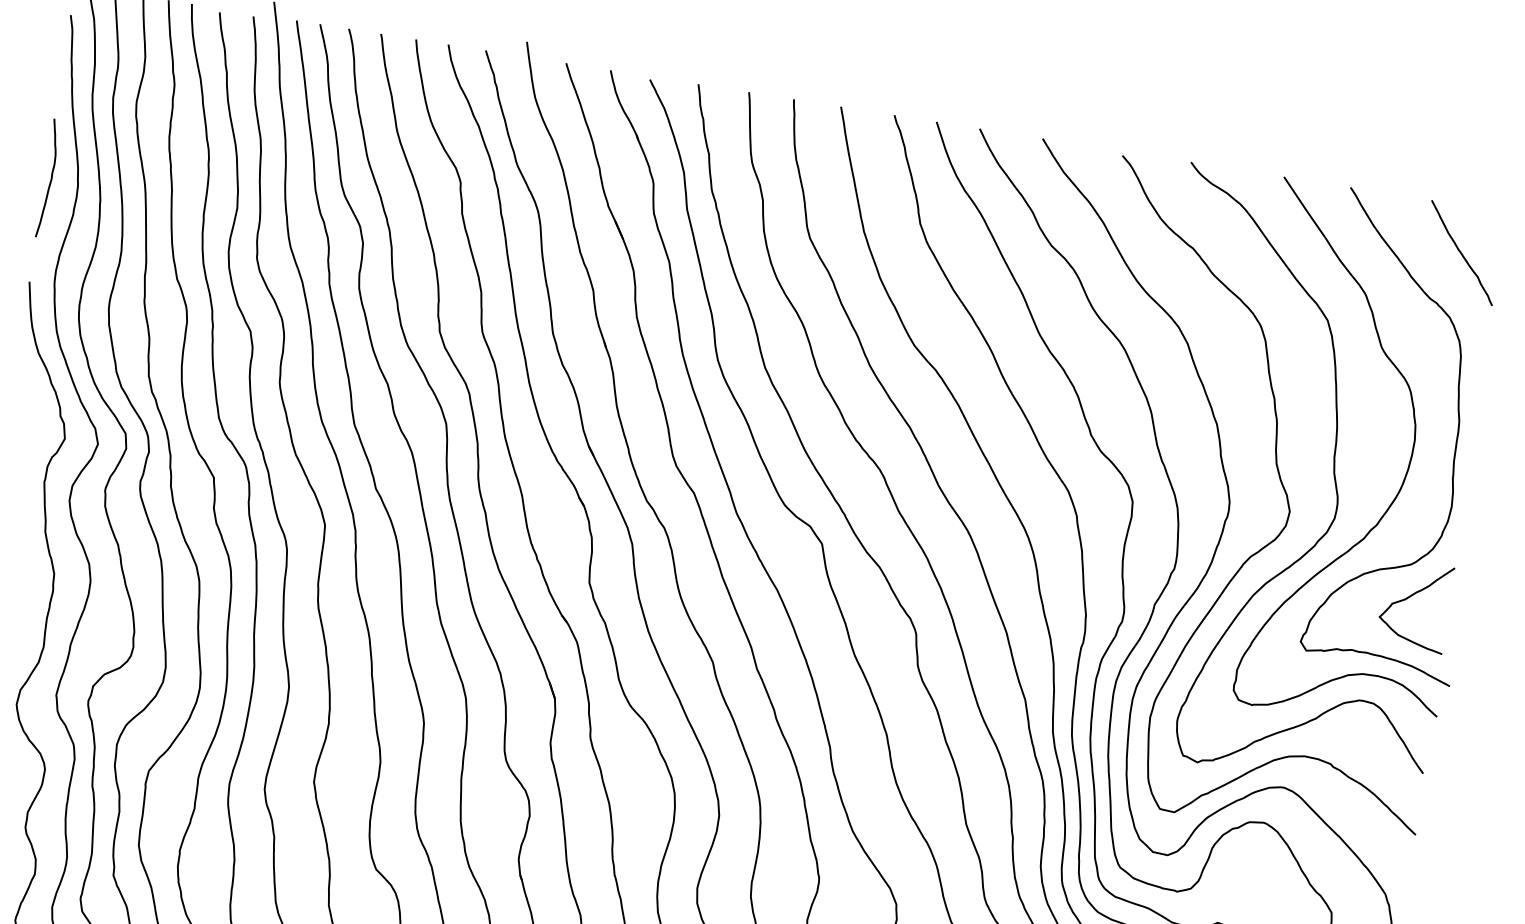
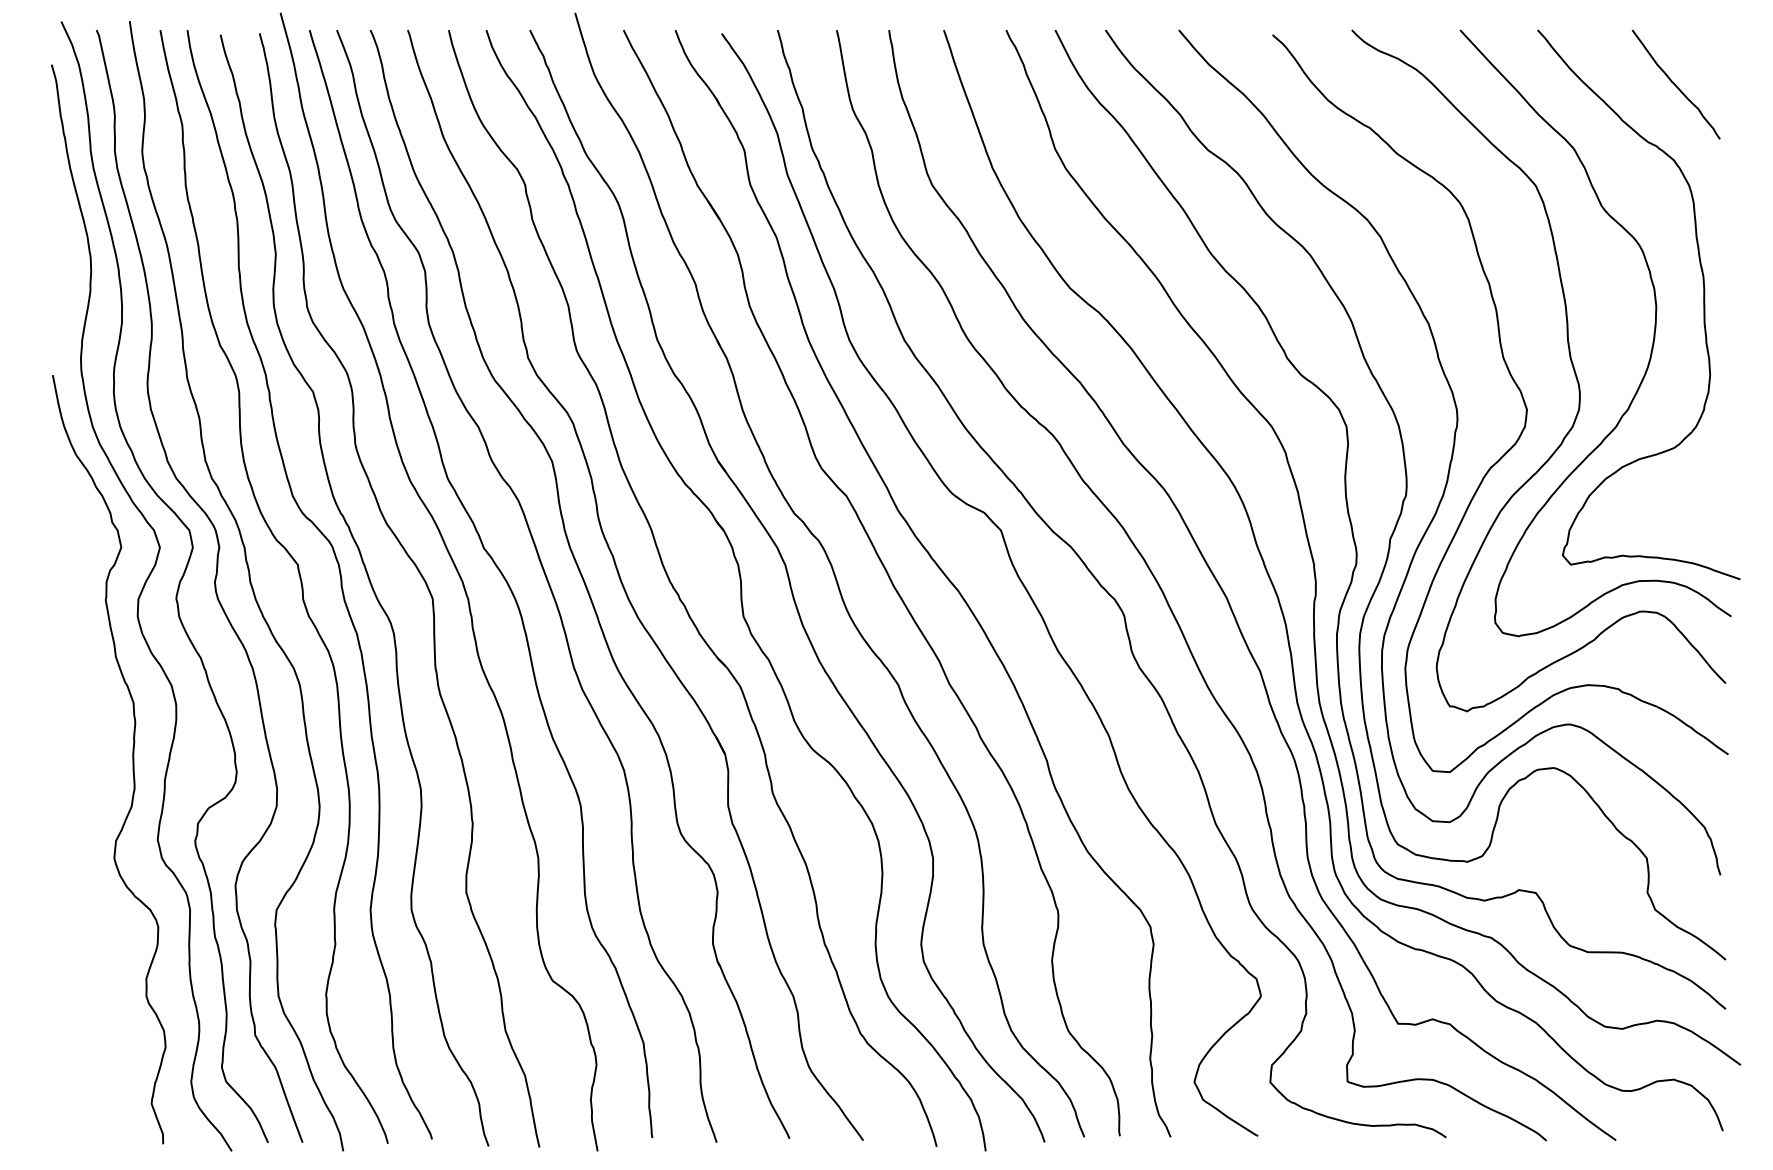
curve: (50, 178) -> (58, 254), removed
curve: (1409, 598) -> (1678, 486), removed

